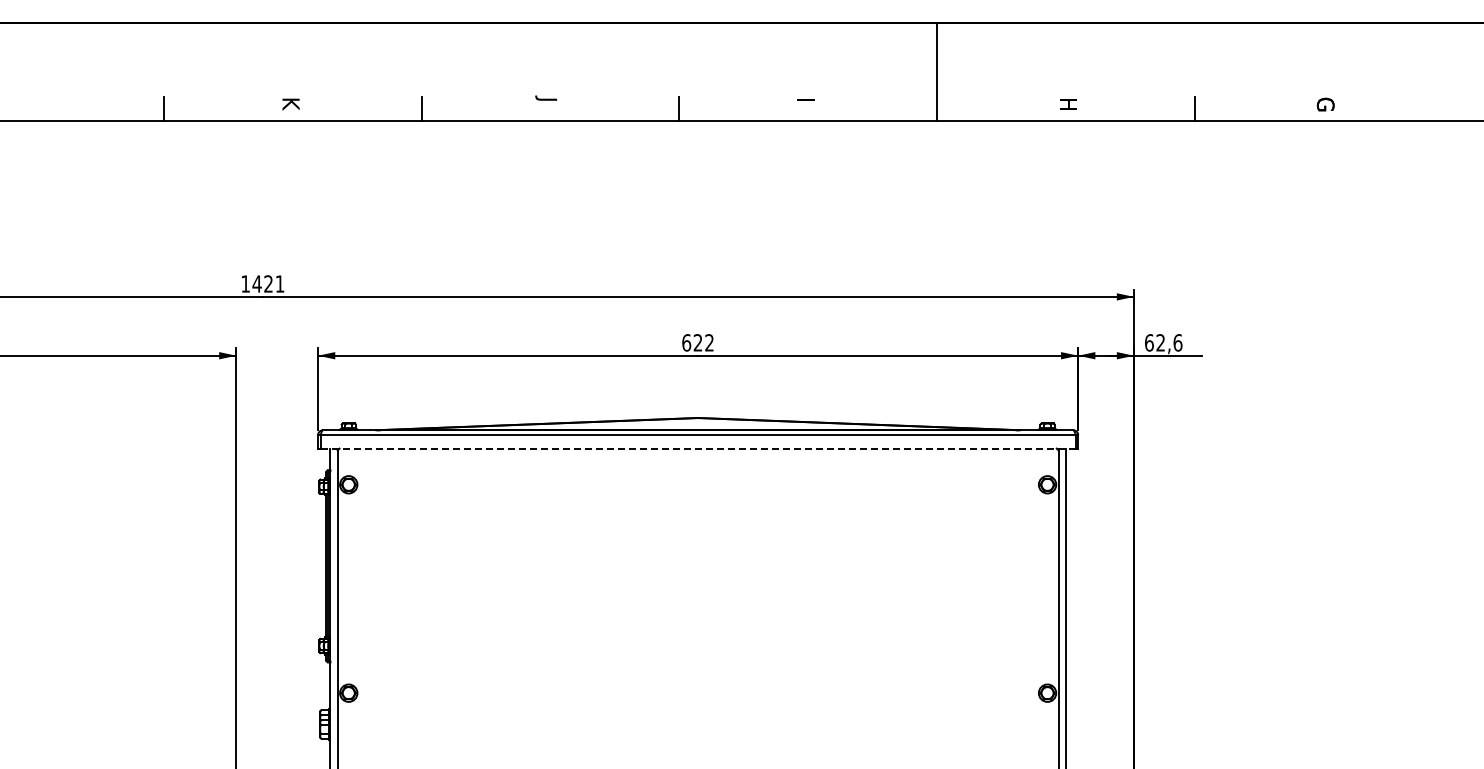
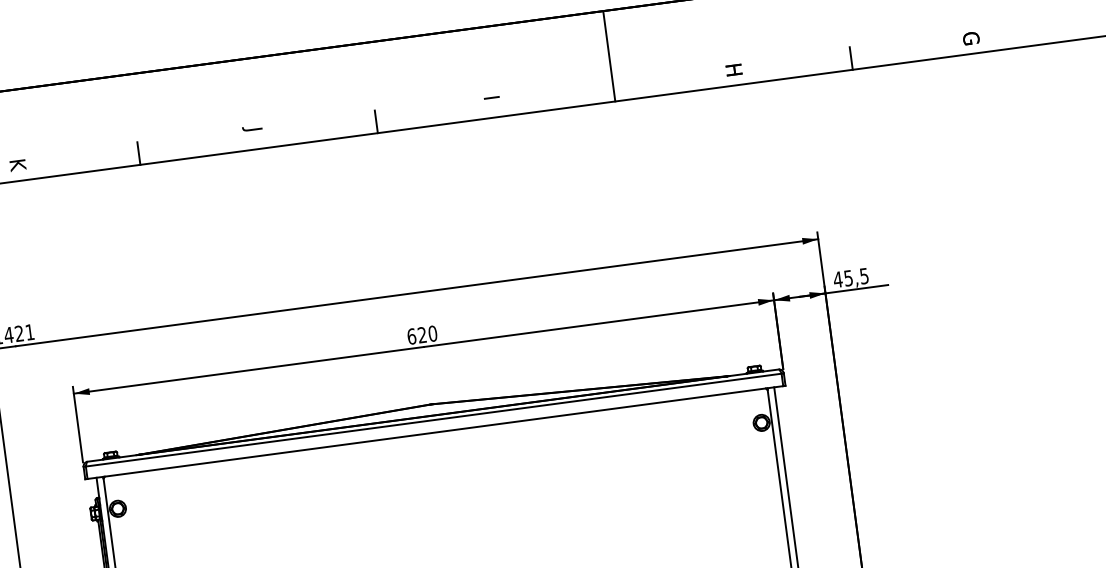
text: (709, 342) -> (432, 333), 622 -> 620
text: (1163, 342) -> (851, 277), 62,6 -> 45,5
line: (698, 448) -> (435, 432), dashed -> solid

